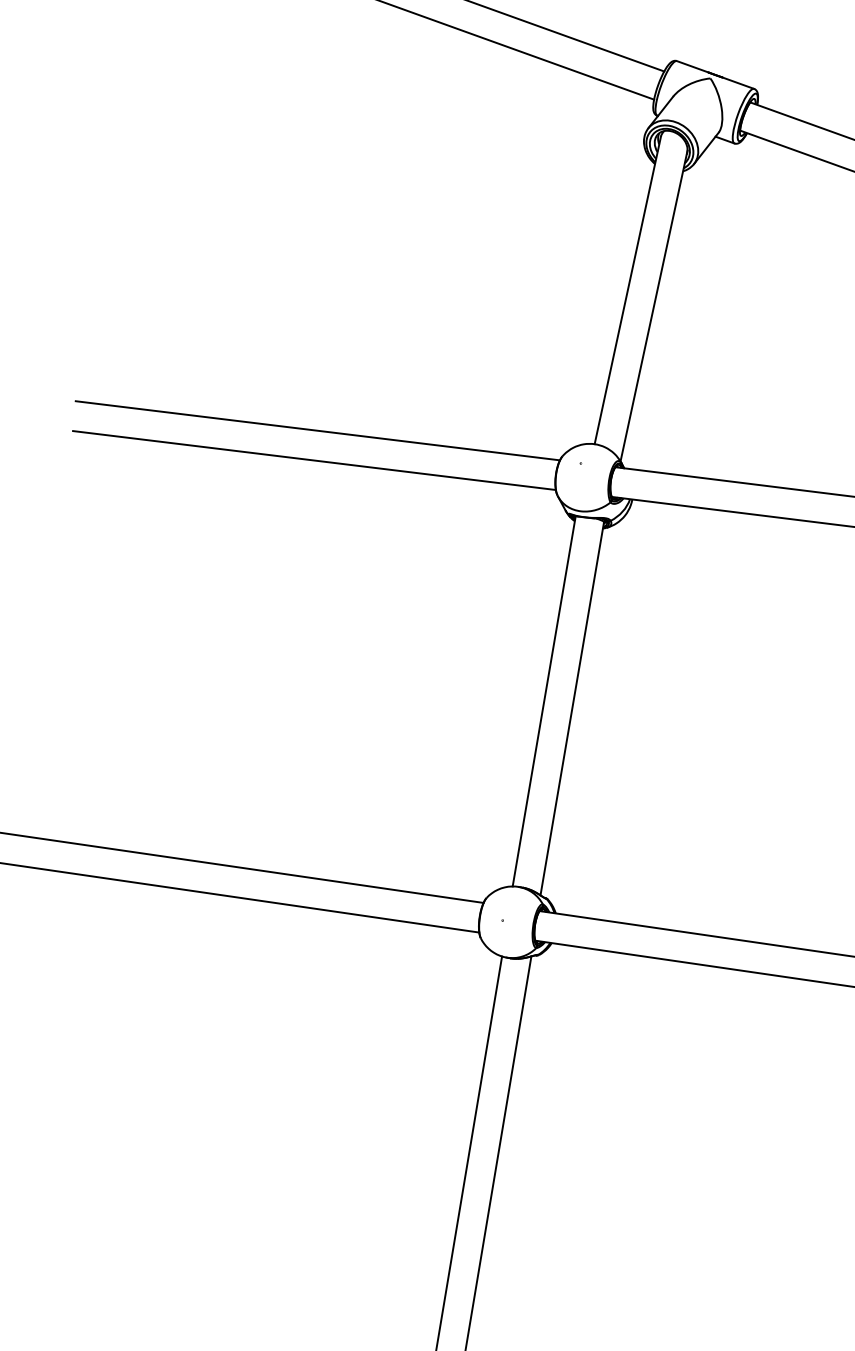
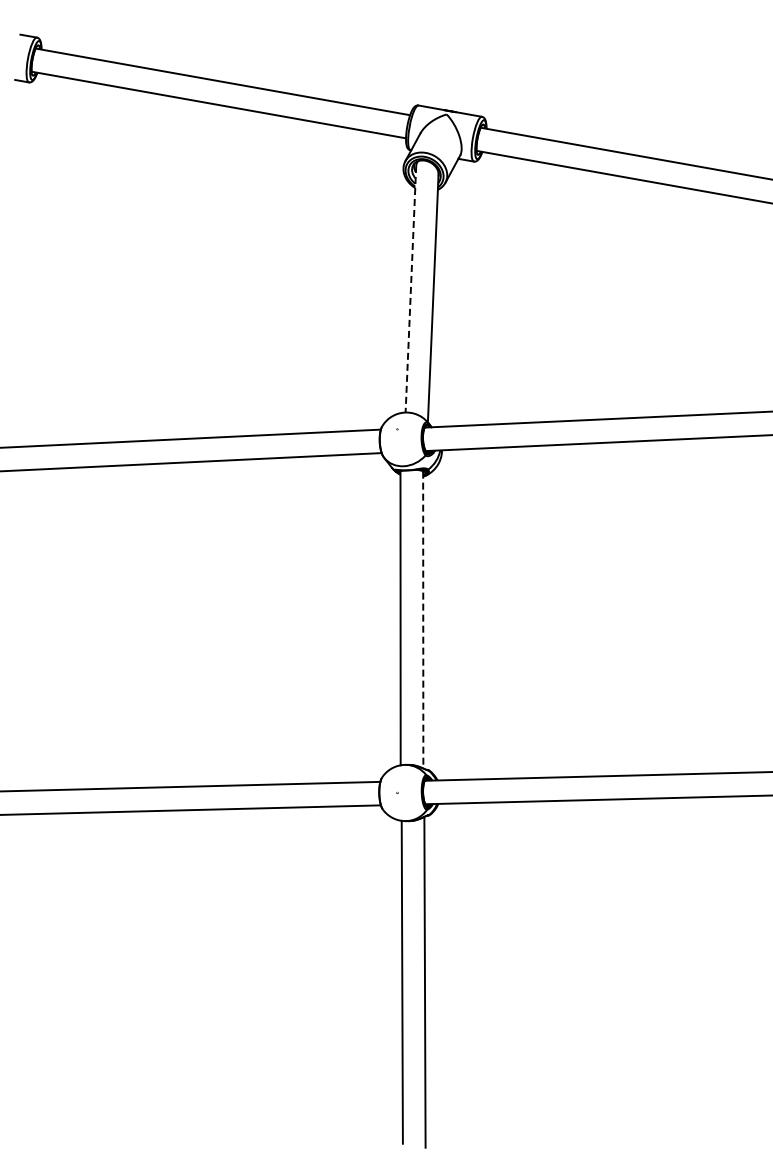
line: (627, 290) -> (410, 289), solid -> dashed
line: (572, 709) -> (423, 620), solid -> dashed

